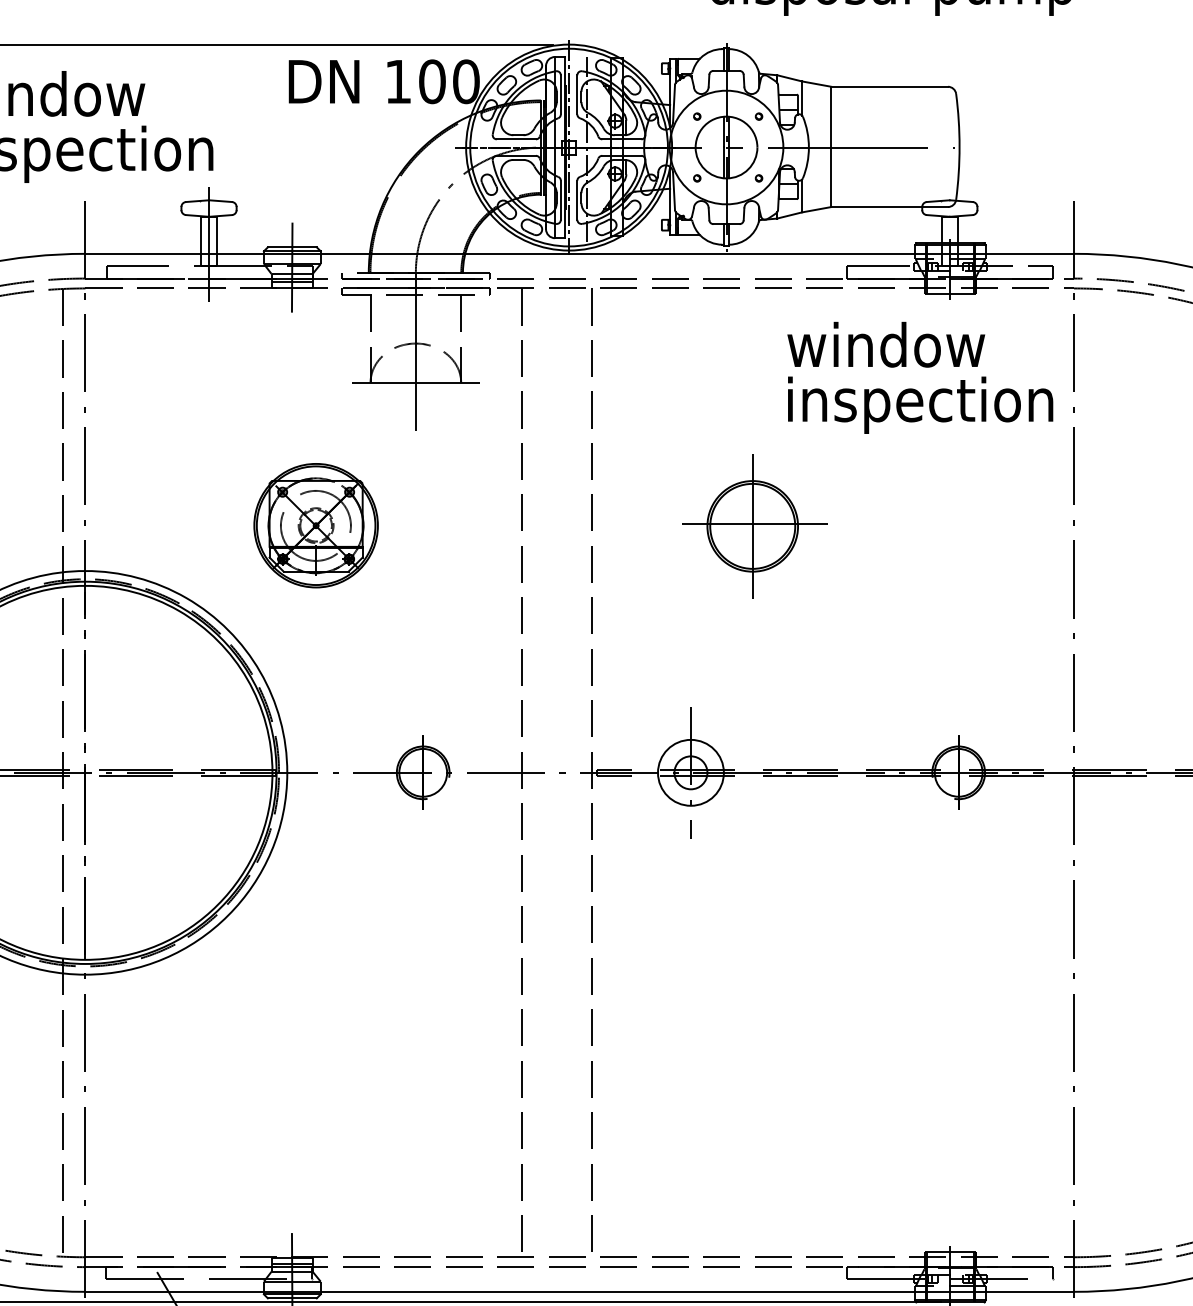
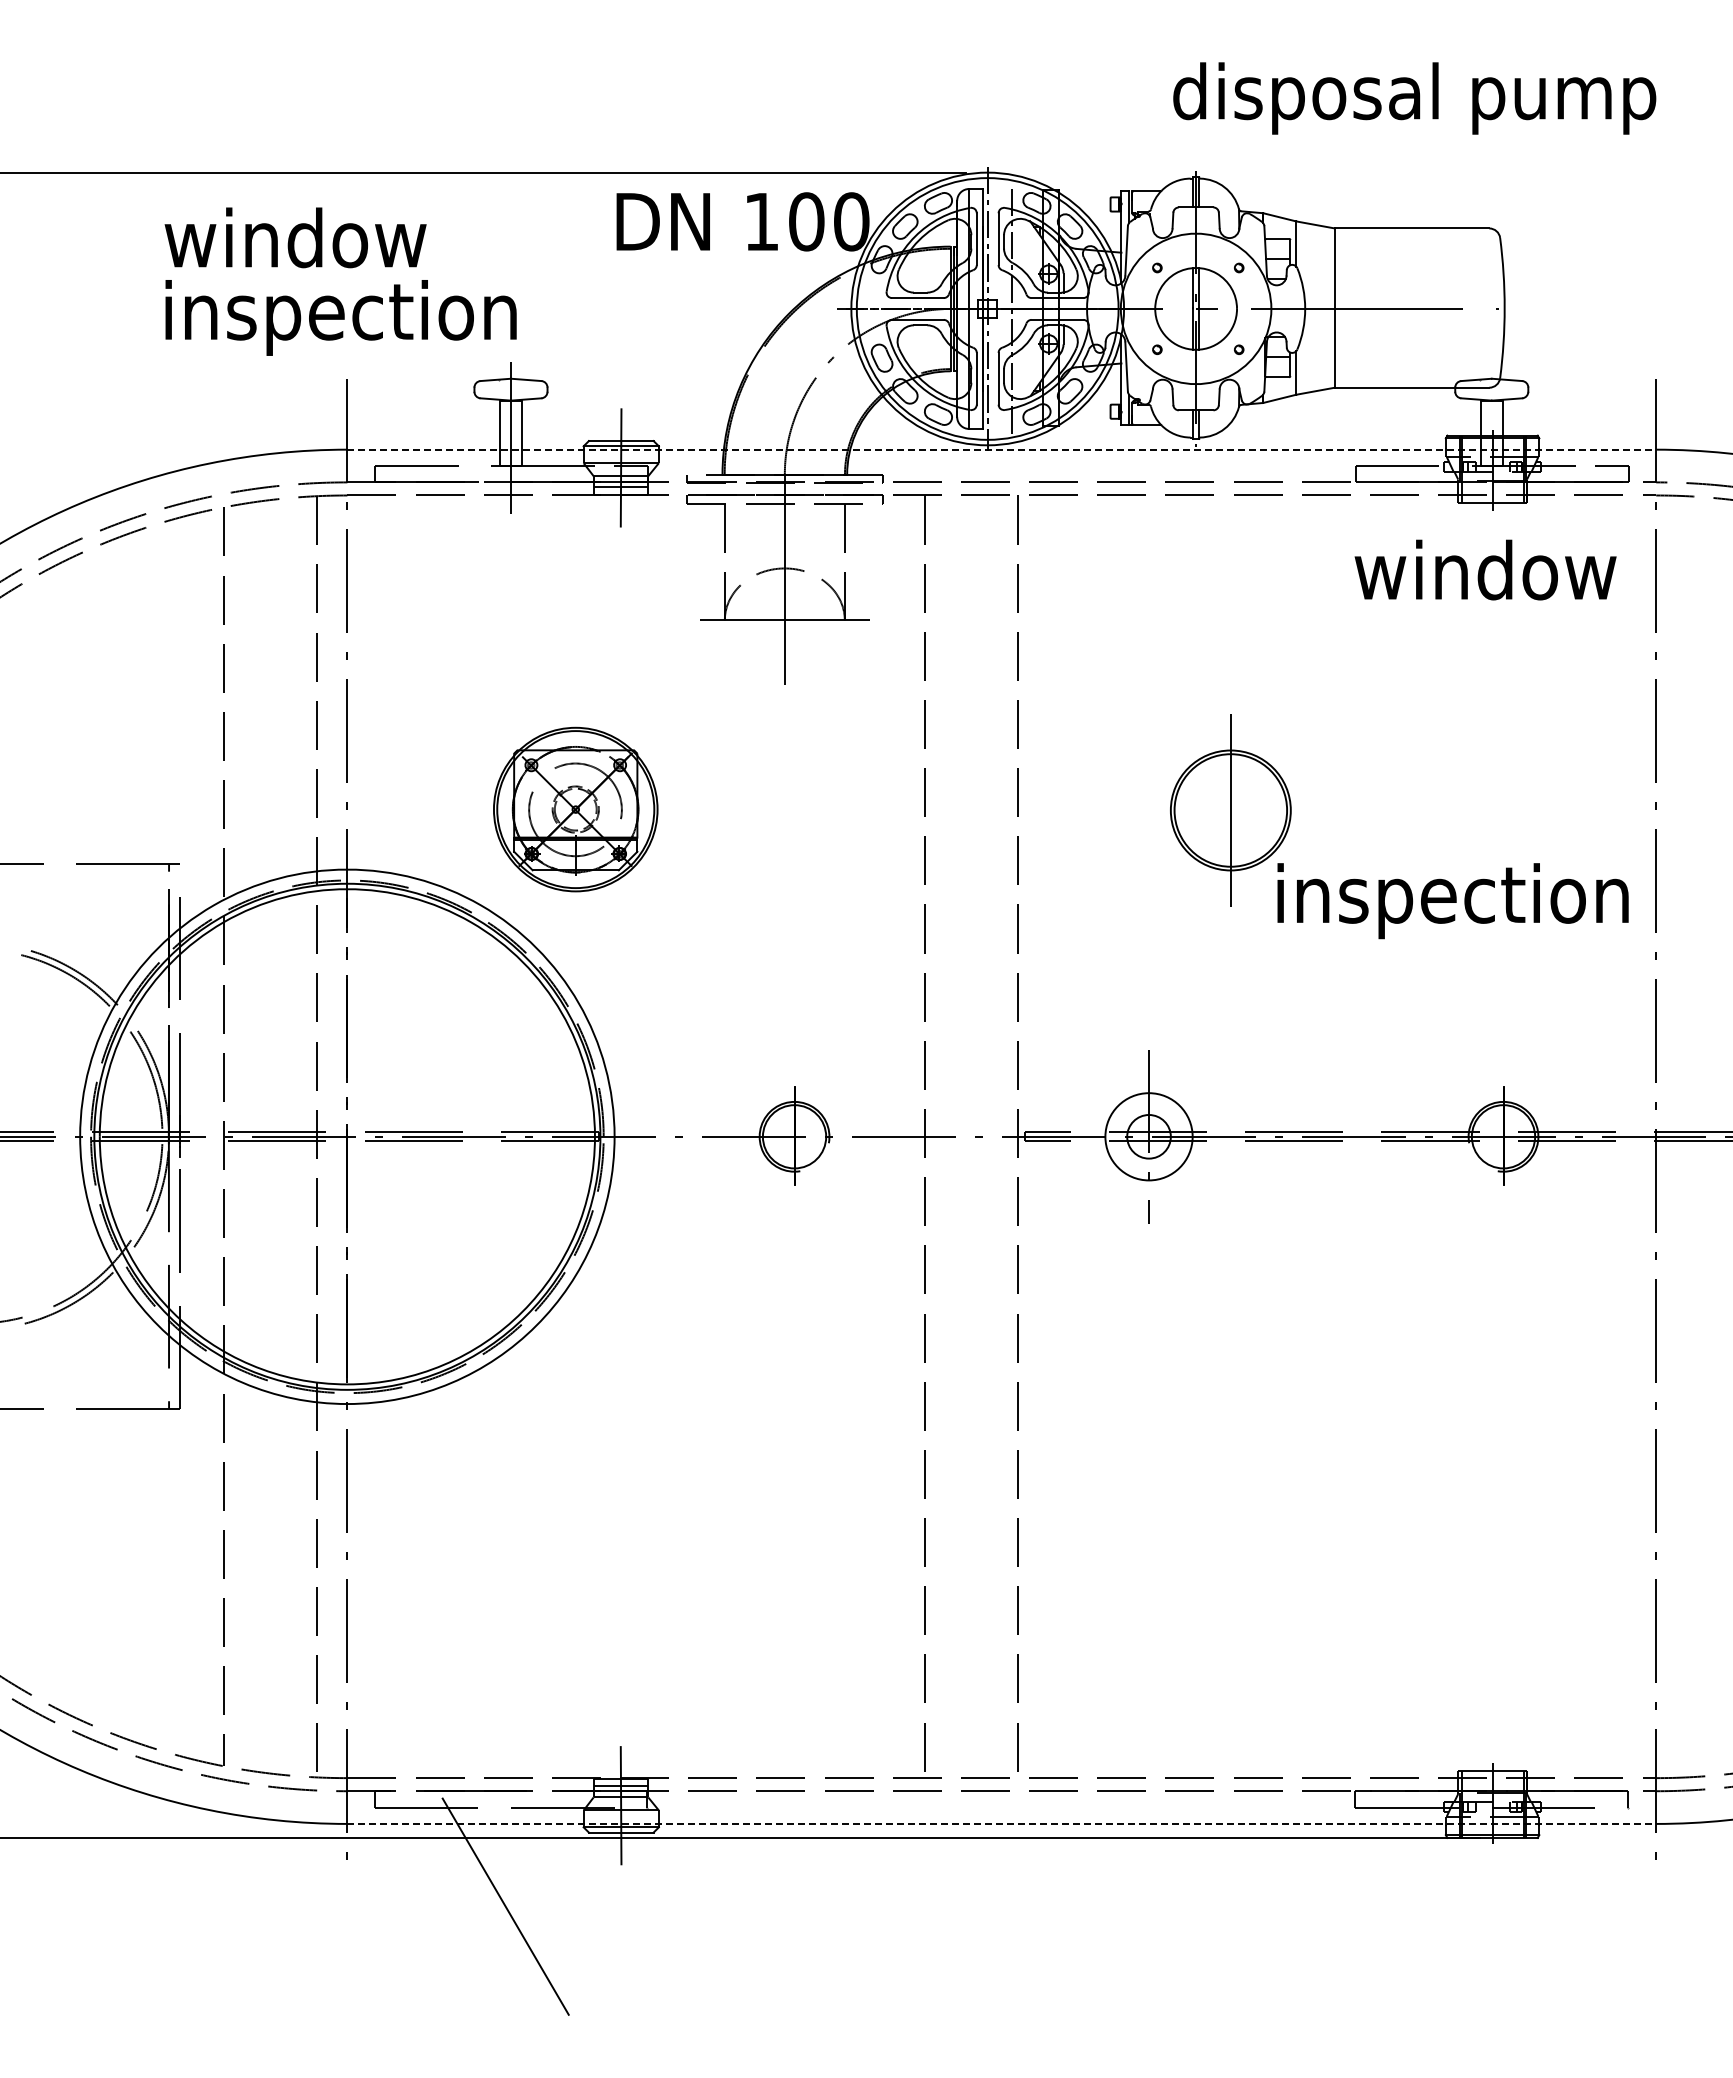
line: (580, 253) -> (1002, 449), solid -> dashed
text: (886, 344) -> (1485, 569), moved
text: (920, 405) -> (1452, 901), moved
line: (754, 524) -> (1233, 807), removed
part: (315, 525) -> (575, 809), moved
line: (580, 1291) -> (1002, 1823), solid -> dashed

